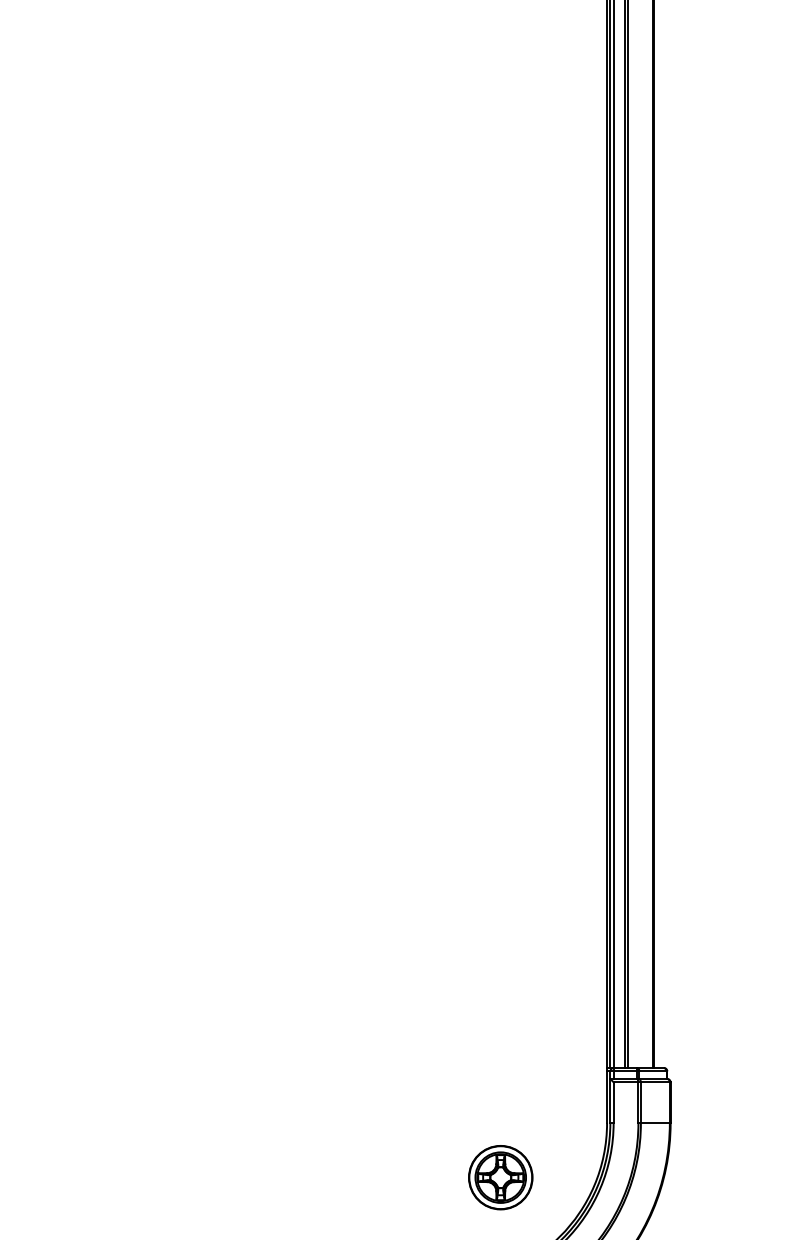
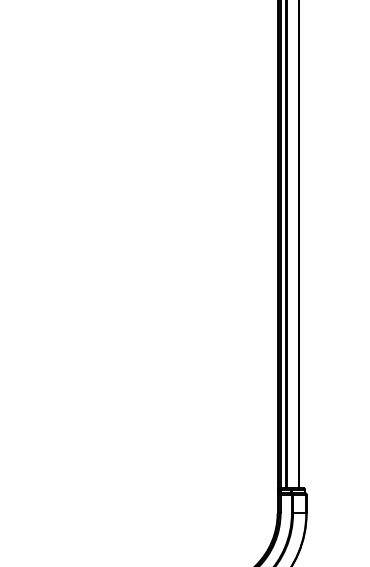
part: (499, 1177) -> (228, 538), removed

